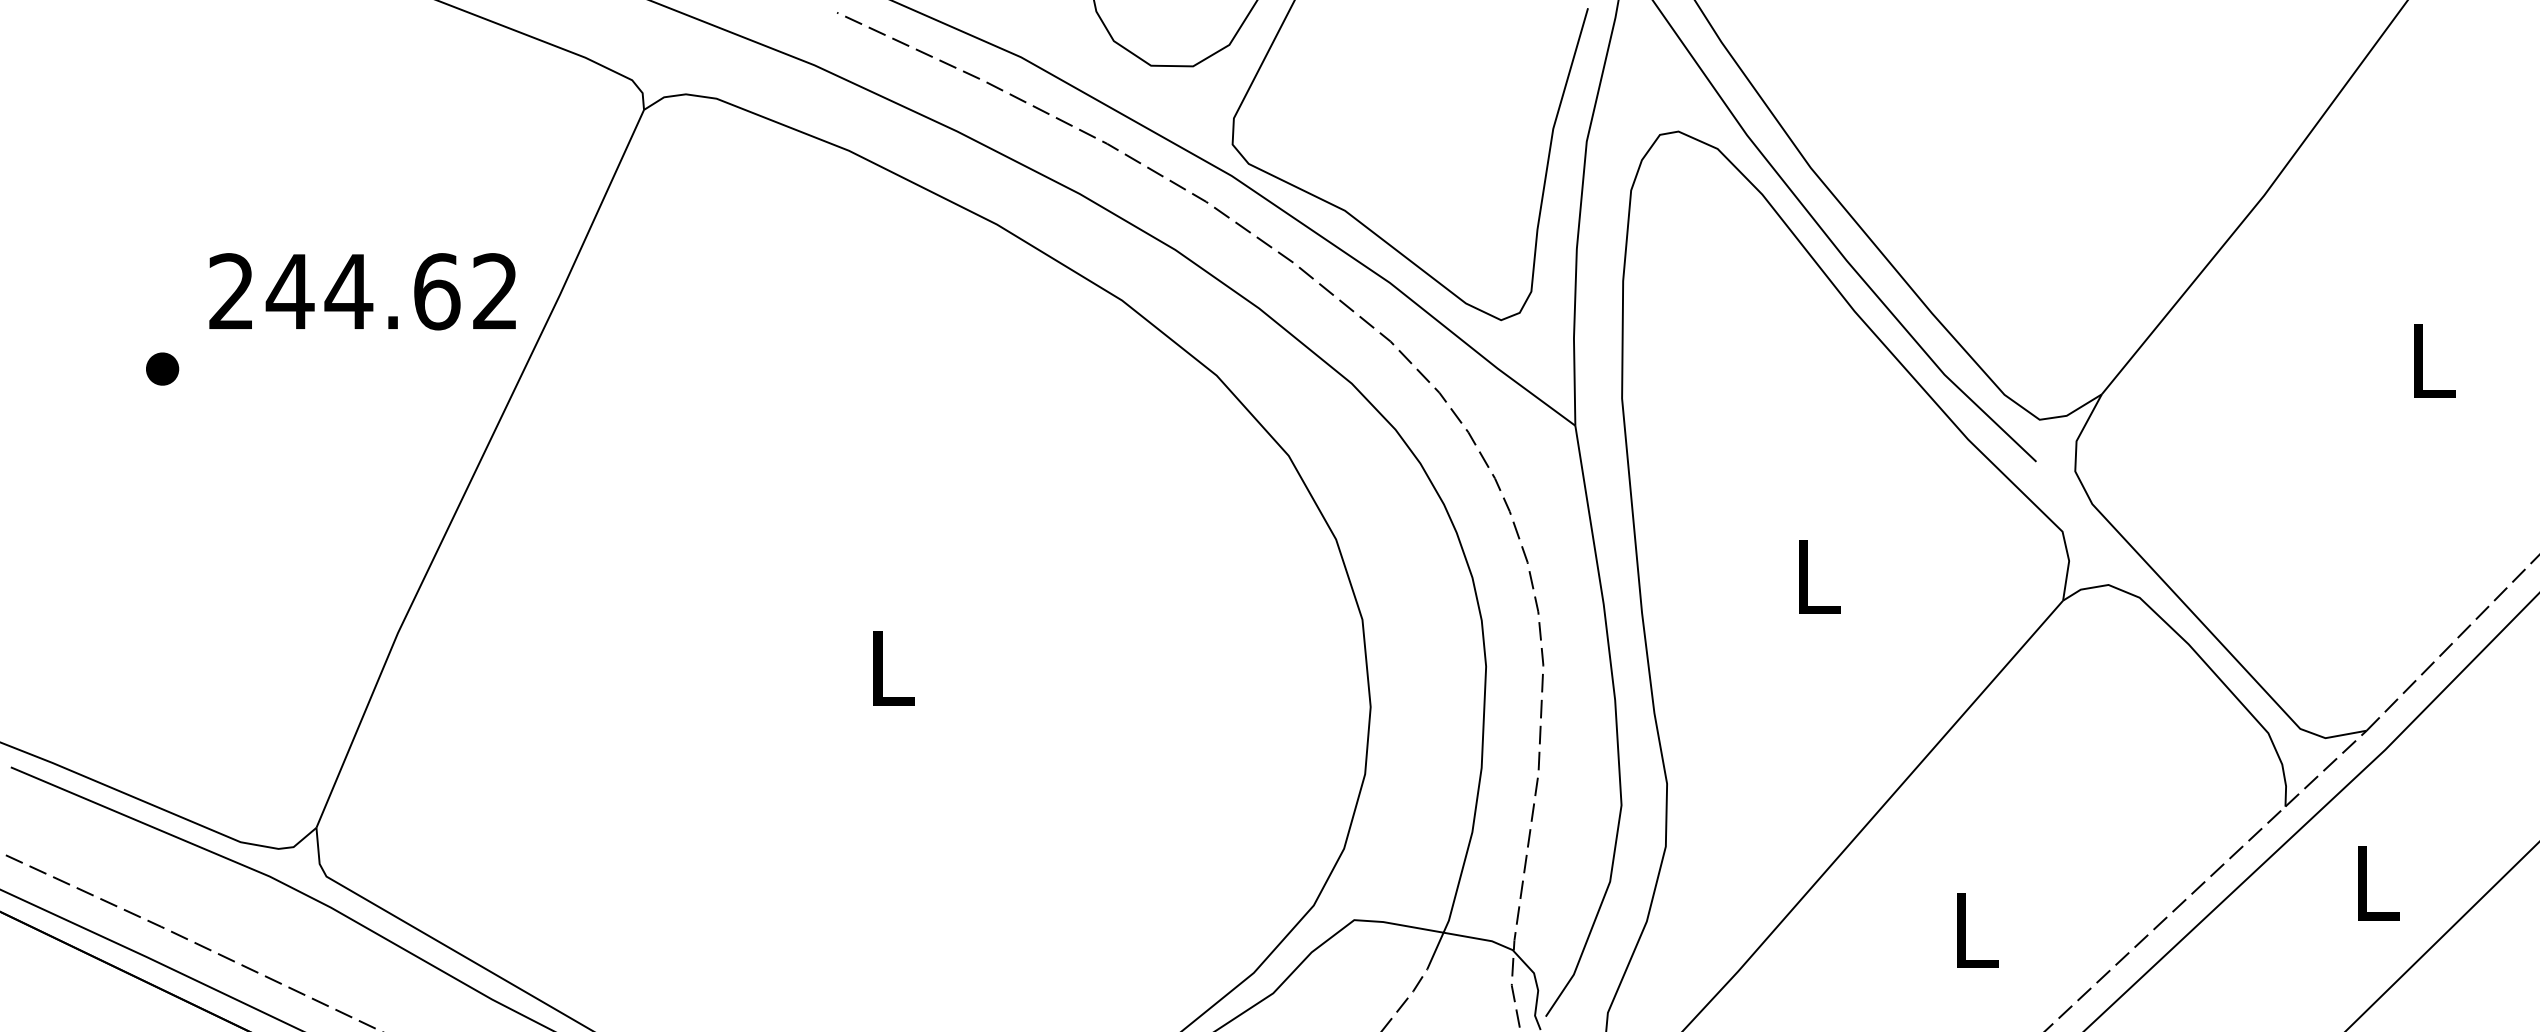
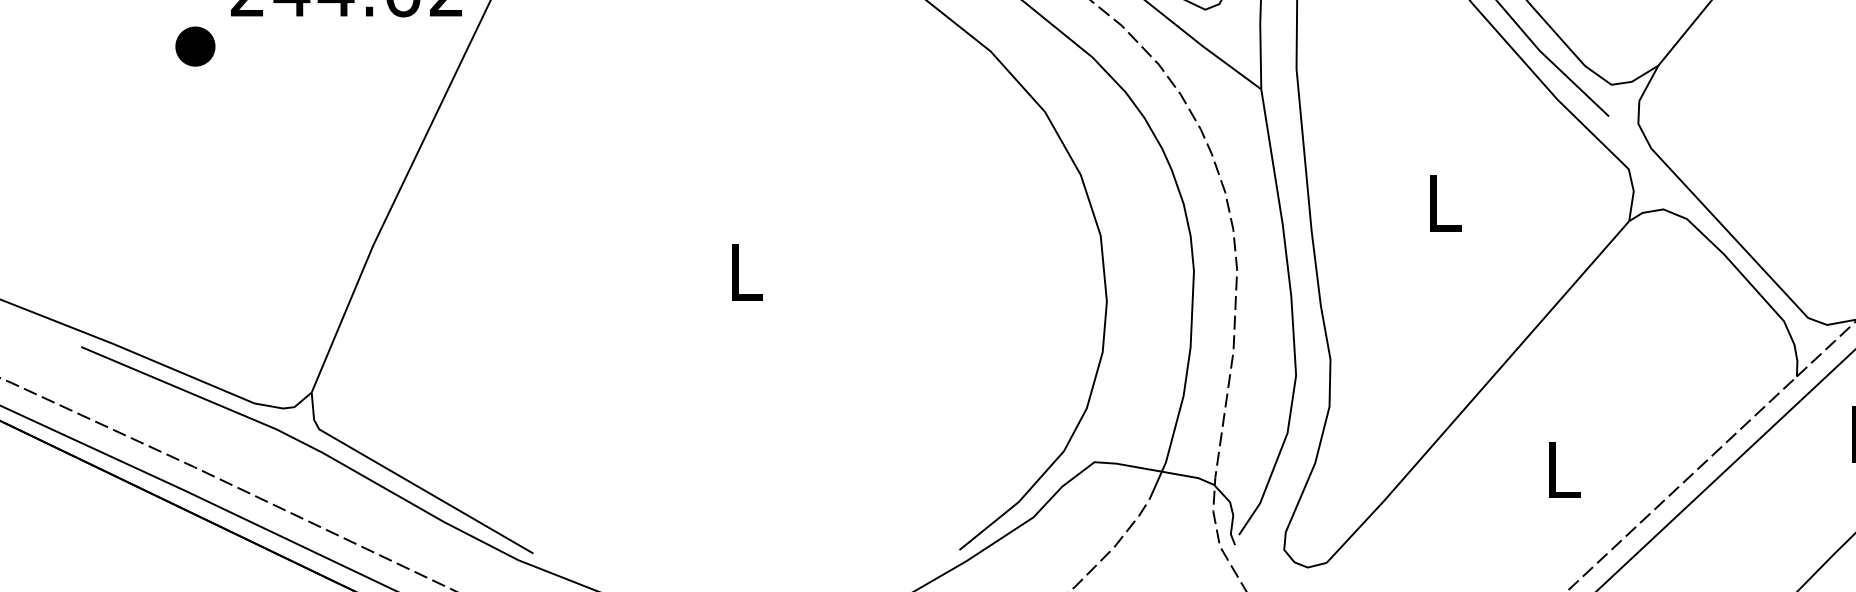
part: (162, 368) -> (195, 46), size x1.6

